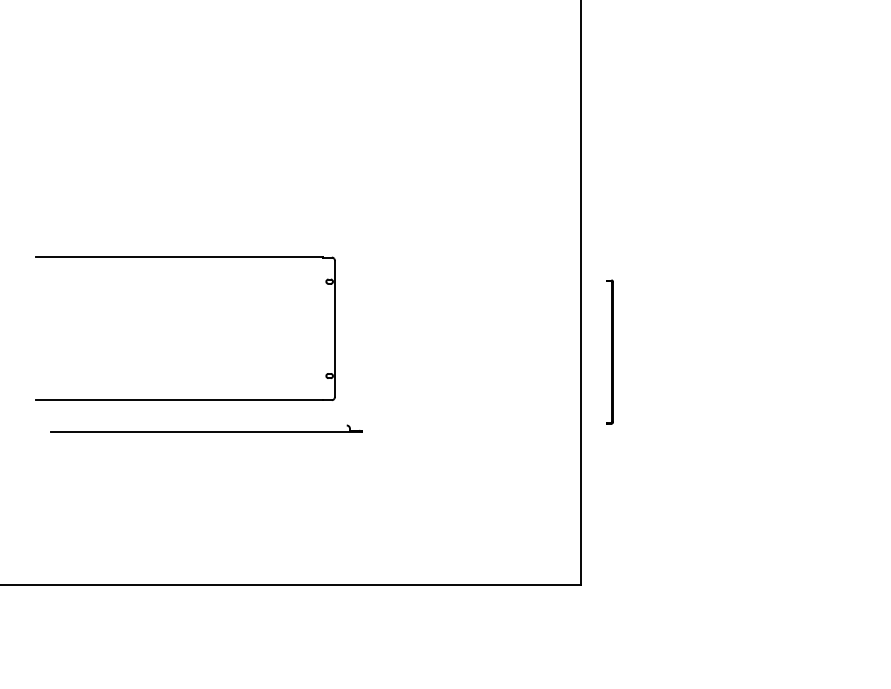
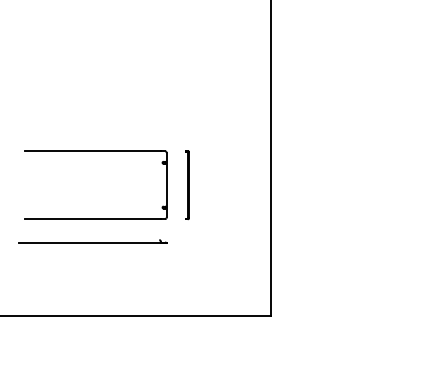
part: (184, 257) -> (95, 151), moved
line: (610, 352) -> (187, 185), moved

